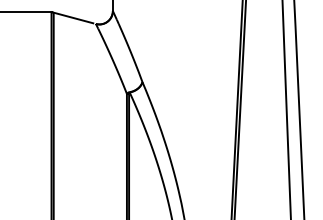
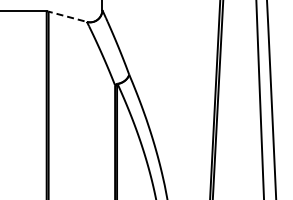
line: (73, 18) -> (66, 16), solid -> dashed

